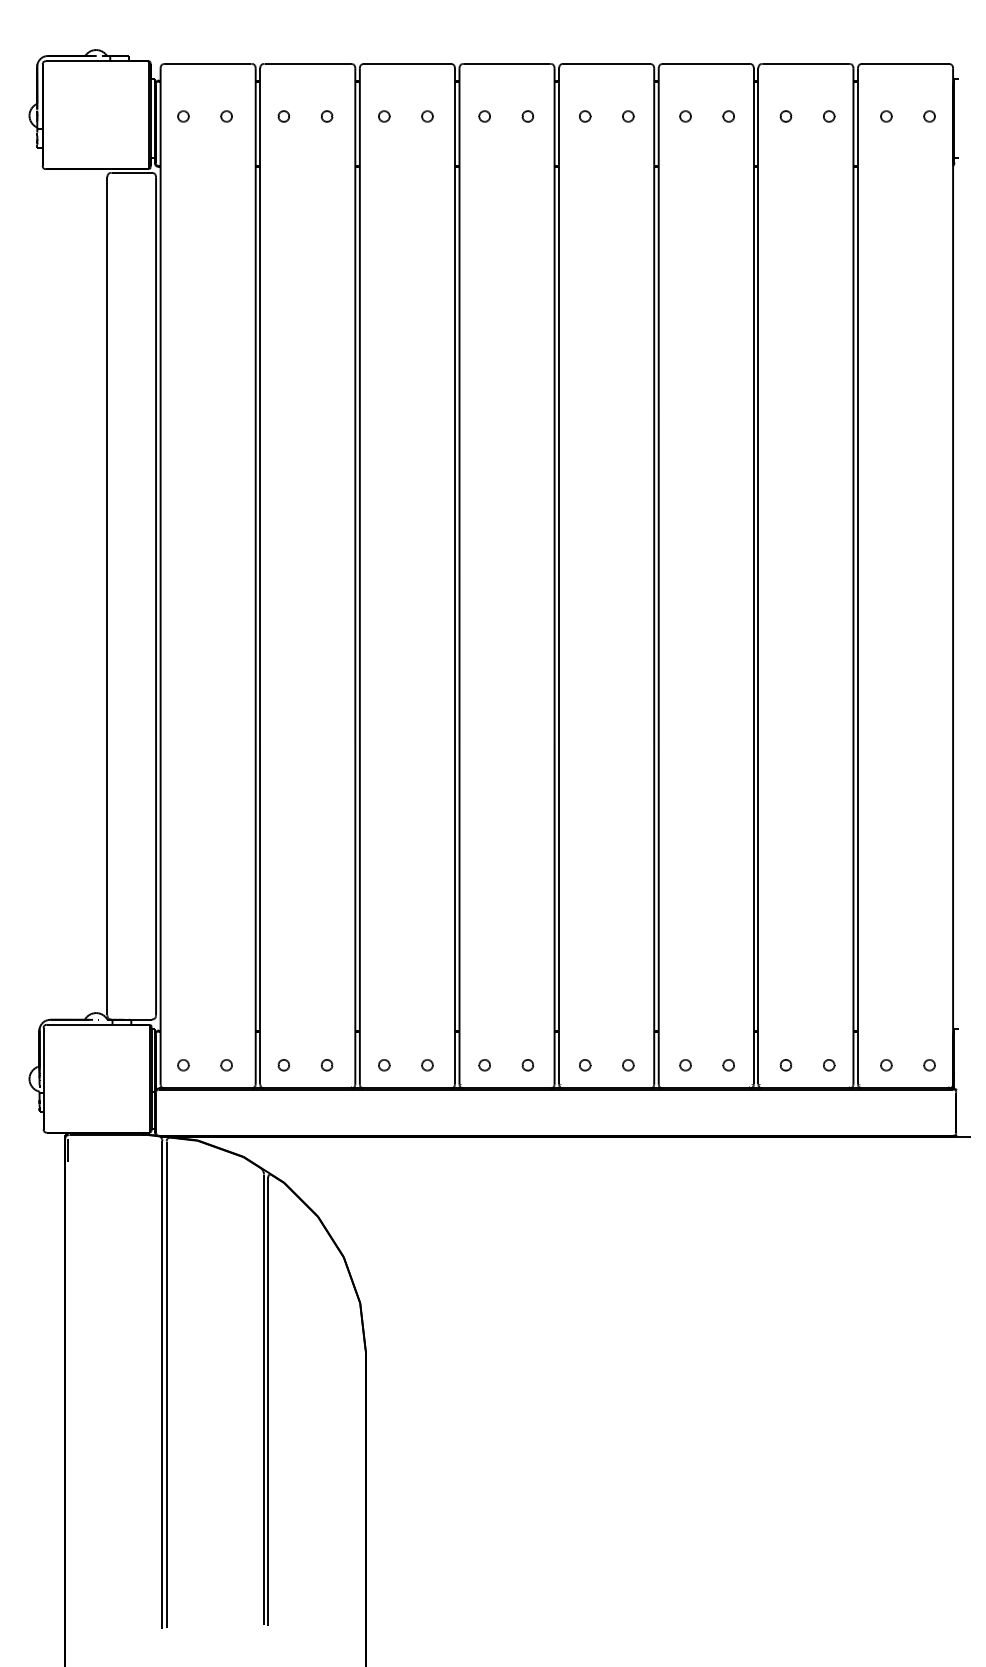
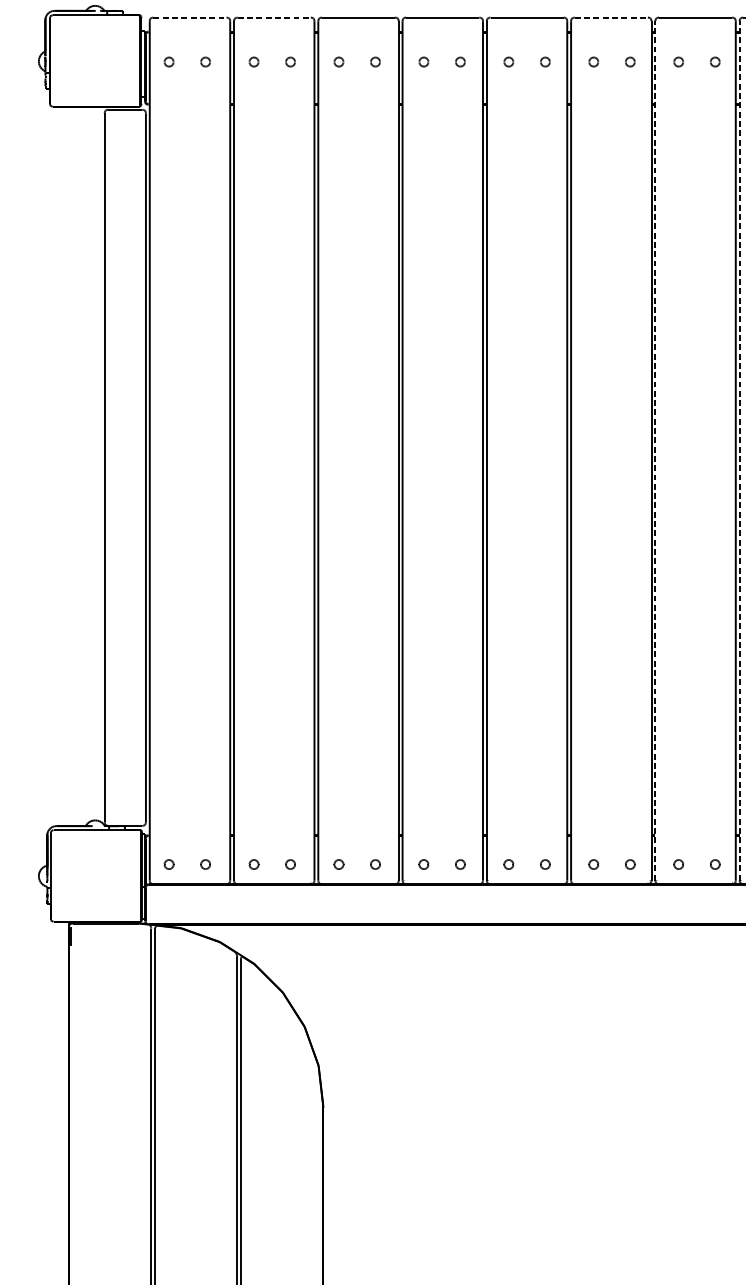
line: (208, 63) -> (190, 17), solid -> dashed
line: (308, 63) -> (274, 17), solid -> dashed
line: (706, 63) -> (611, 17), solid -> dashed
line: (758, 576) -> (655, 451), solid -> dashed
line: (858, 576) -> (740, 451), solid -> dashed

